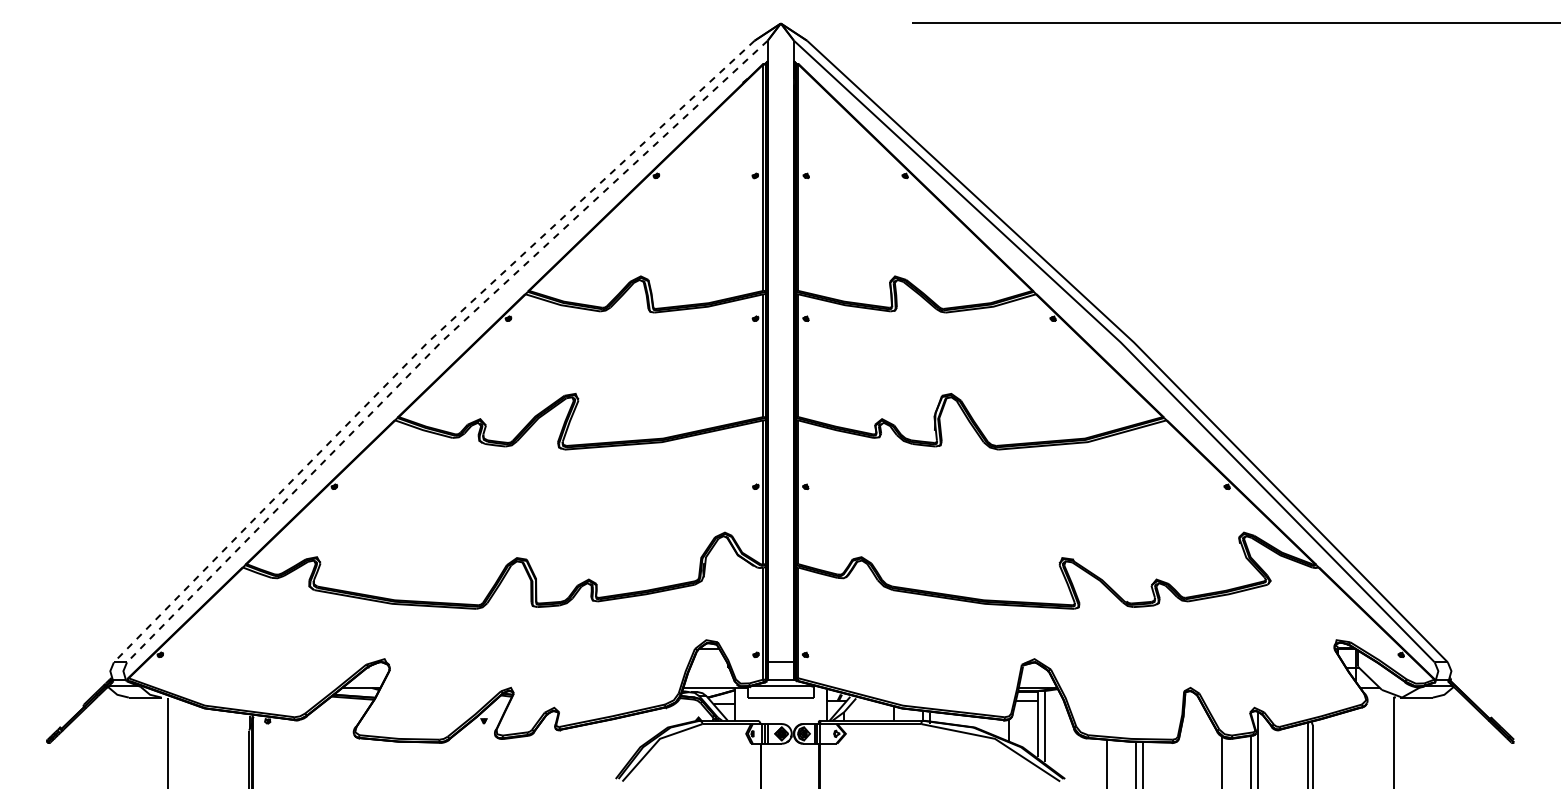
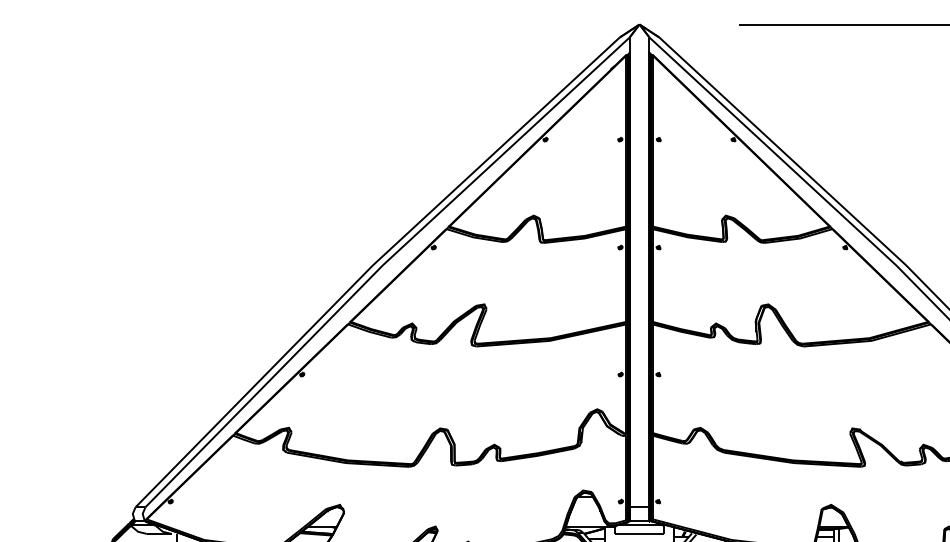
line: (426, 343) -> (371, 266), dashed -> solid
line: (439, 343) -> (381, 266), dashed -> solid

